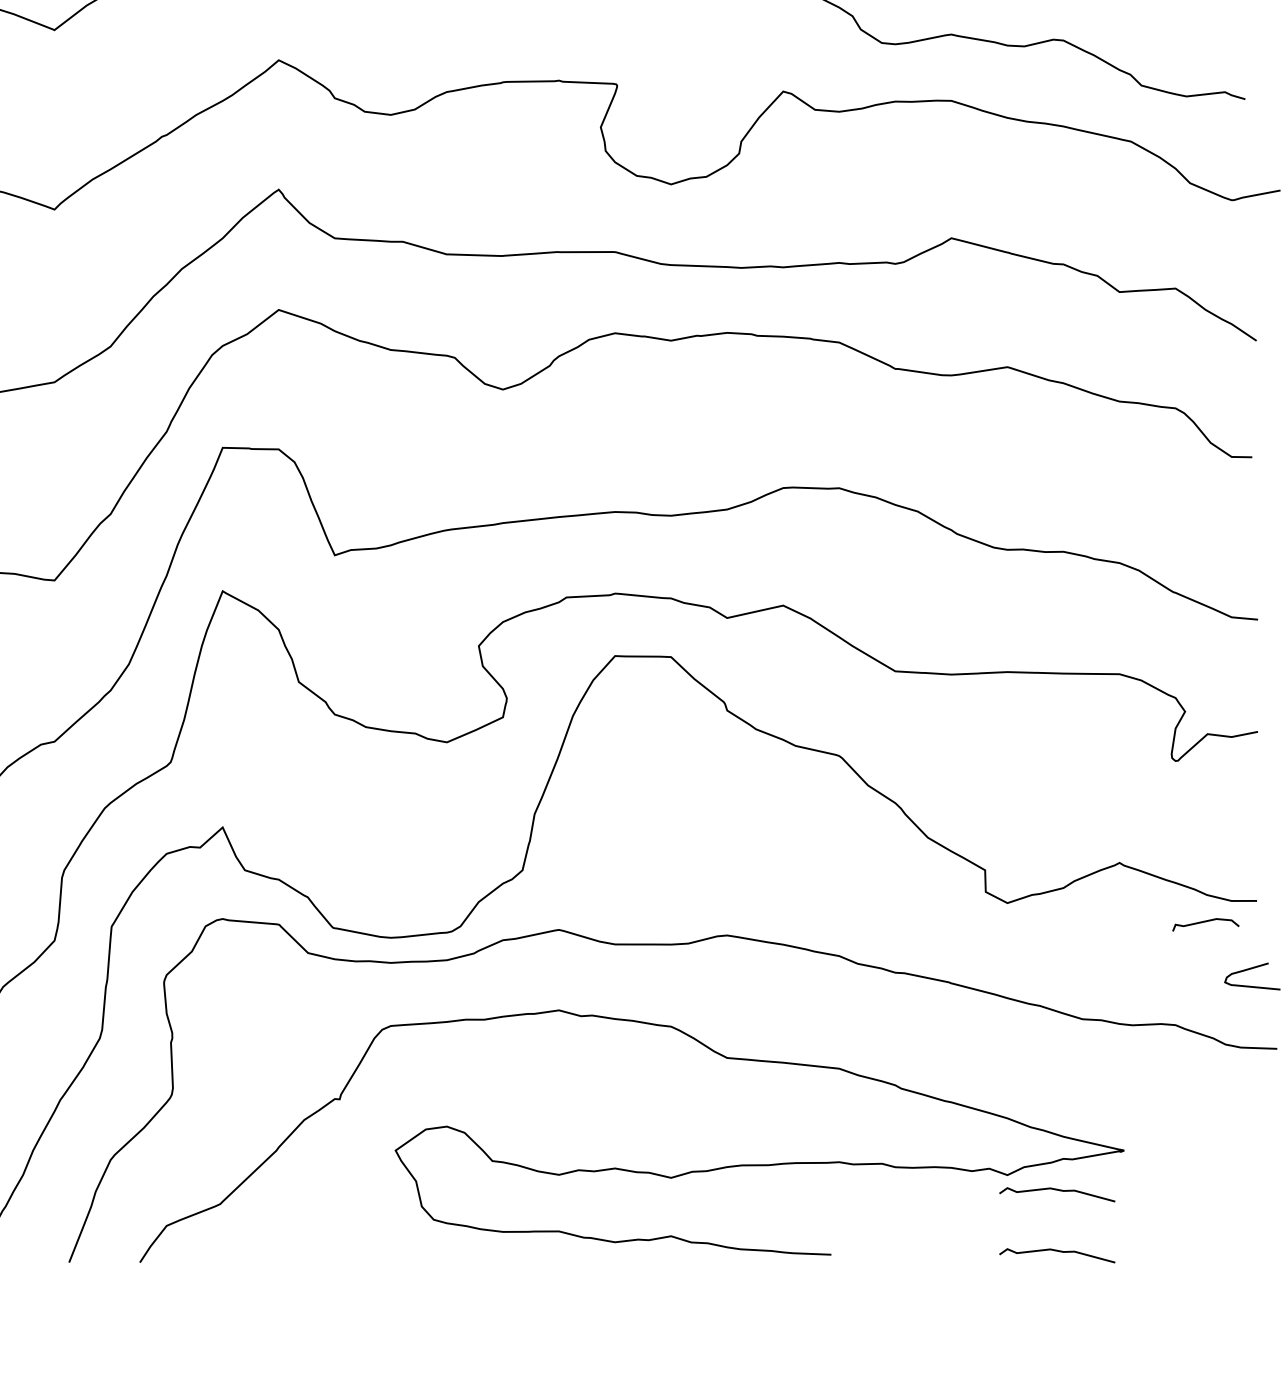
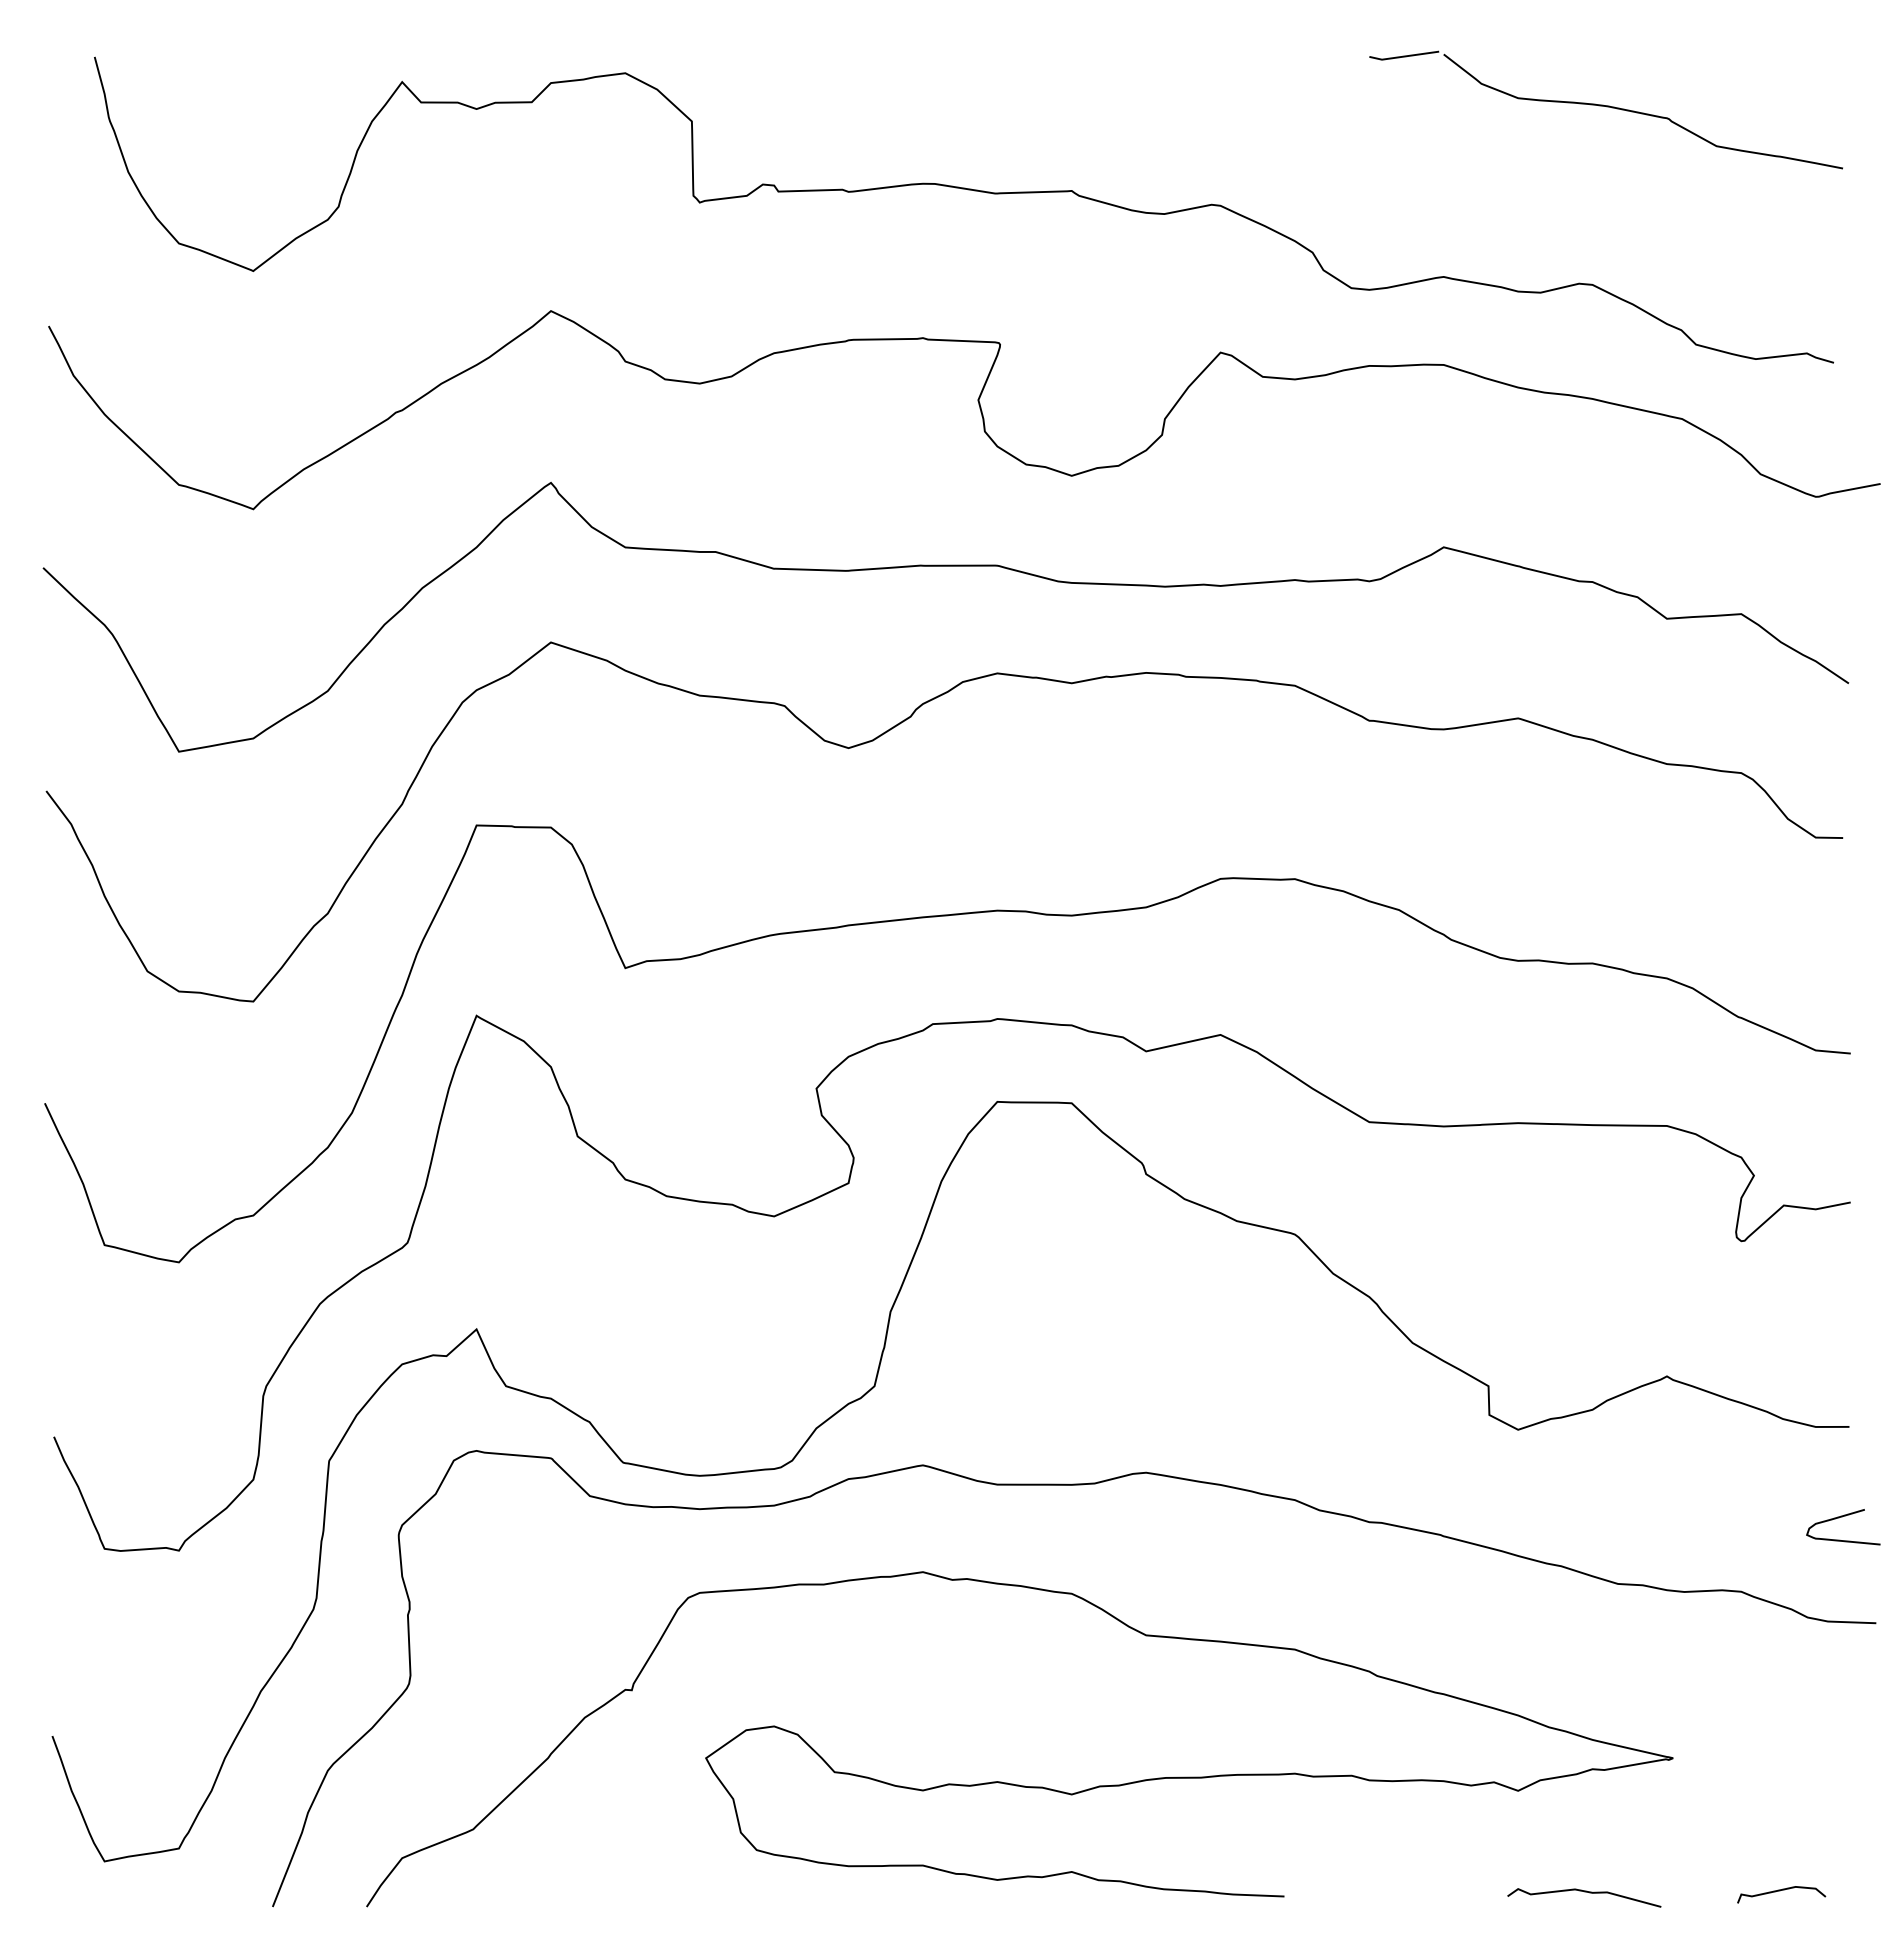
curve: (1205, 922) -> (1780, 1891), moved
curve: (1057, 1190) -> (1584, 1811), removed

